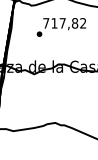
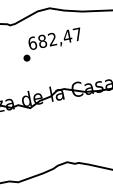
text: (64, 23) -> (54, 39), 717,82 -> 682,47

